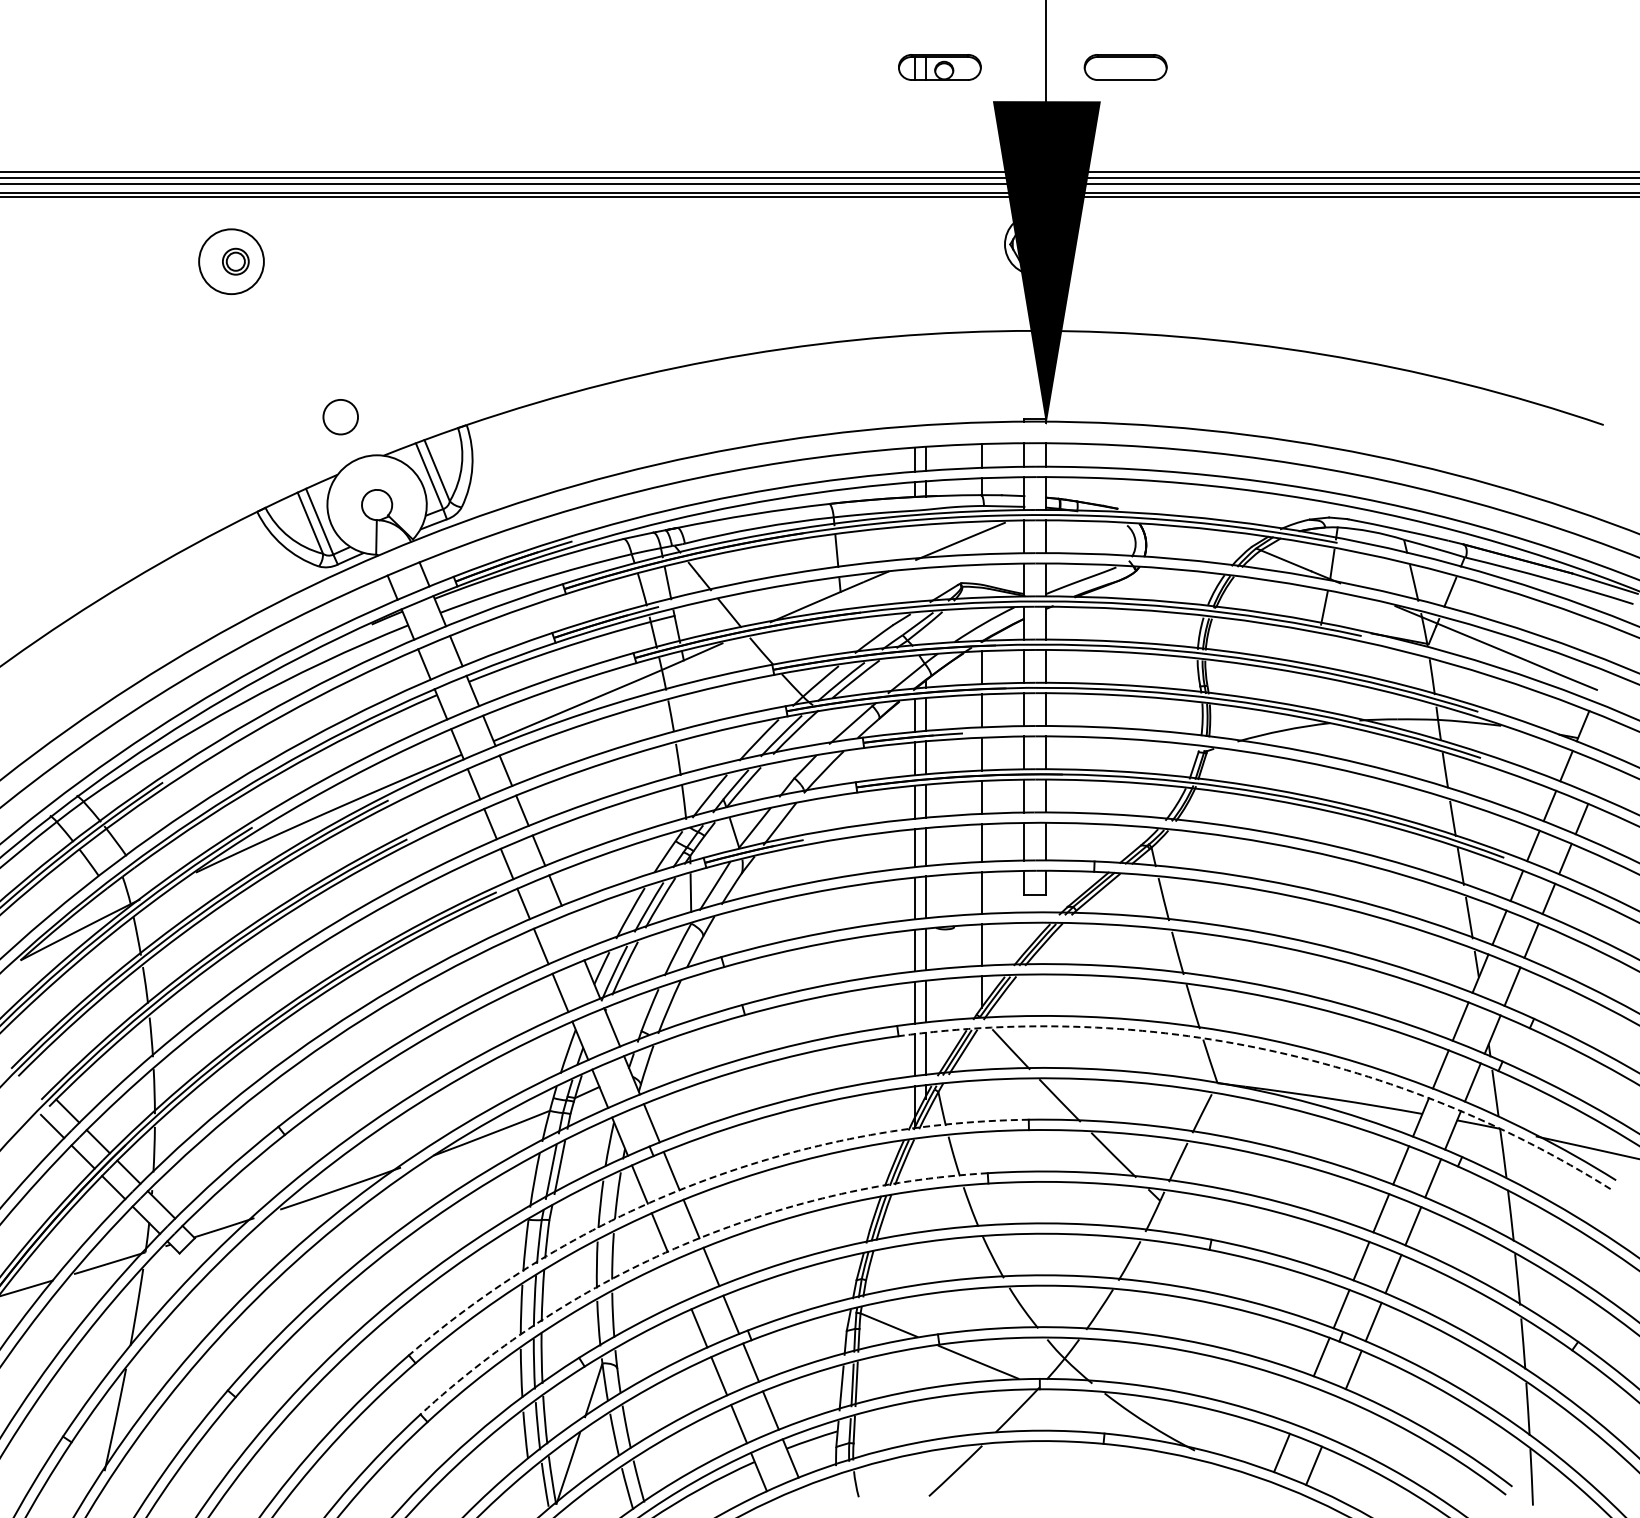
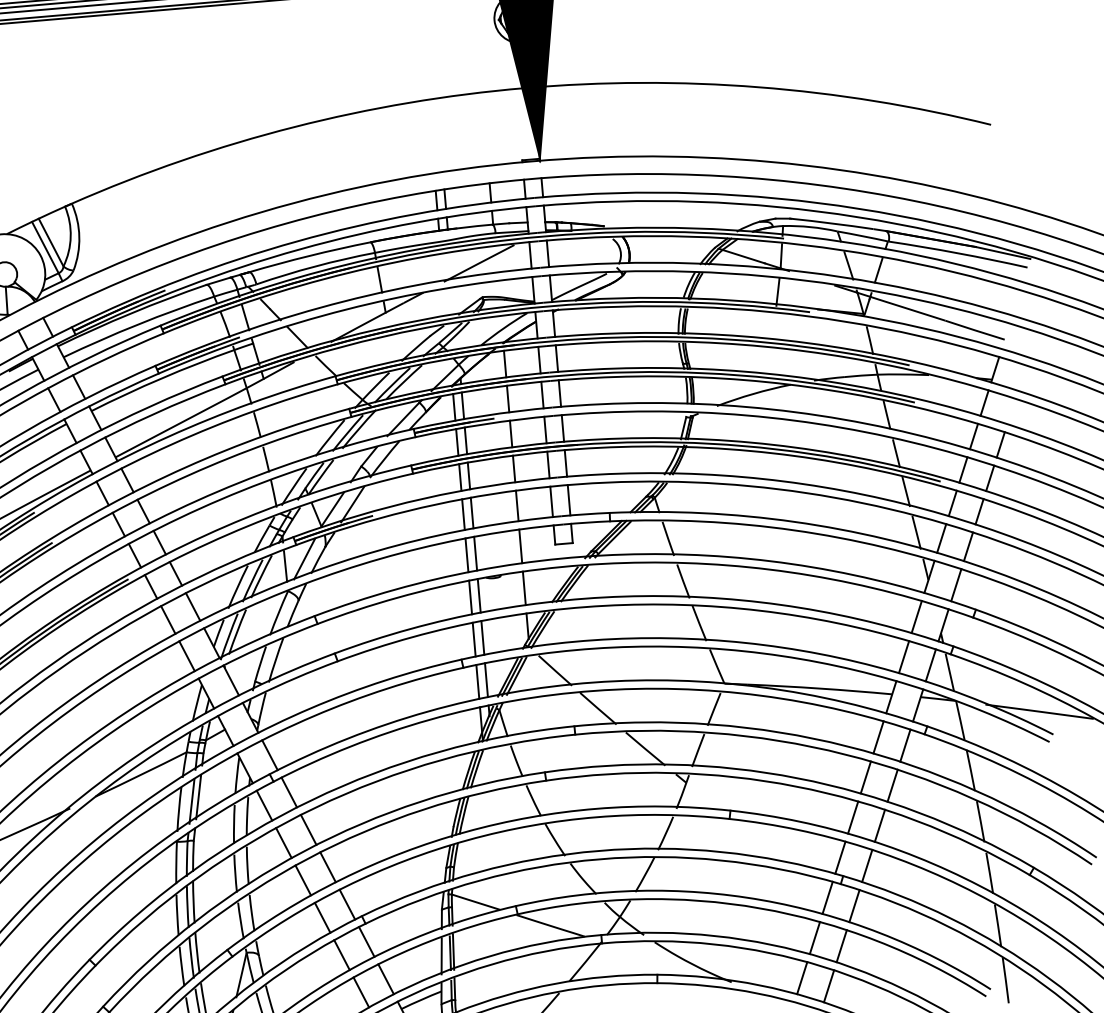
line: (572, 932) -> (192, 606), added
arc: (1268, 1050) -> (763, 653), dashed -> solid
arc: (698, 1182) -> (311, 799), dashed -> solid
arc: (683, 1244) -> (303, 851), dashed -> solid
line: (679, 1280) -> (303, 880), added
line: (1301, 1404) -> (814, 937), added
line: (1333, 1417) -> (841, 945), added

